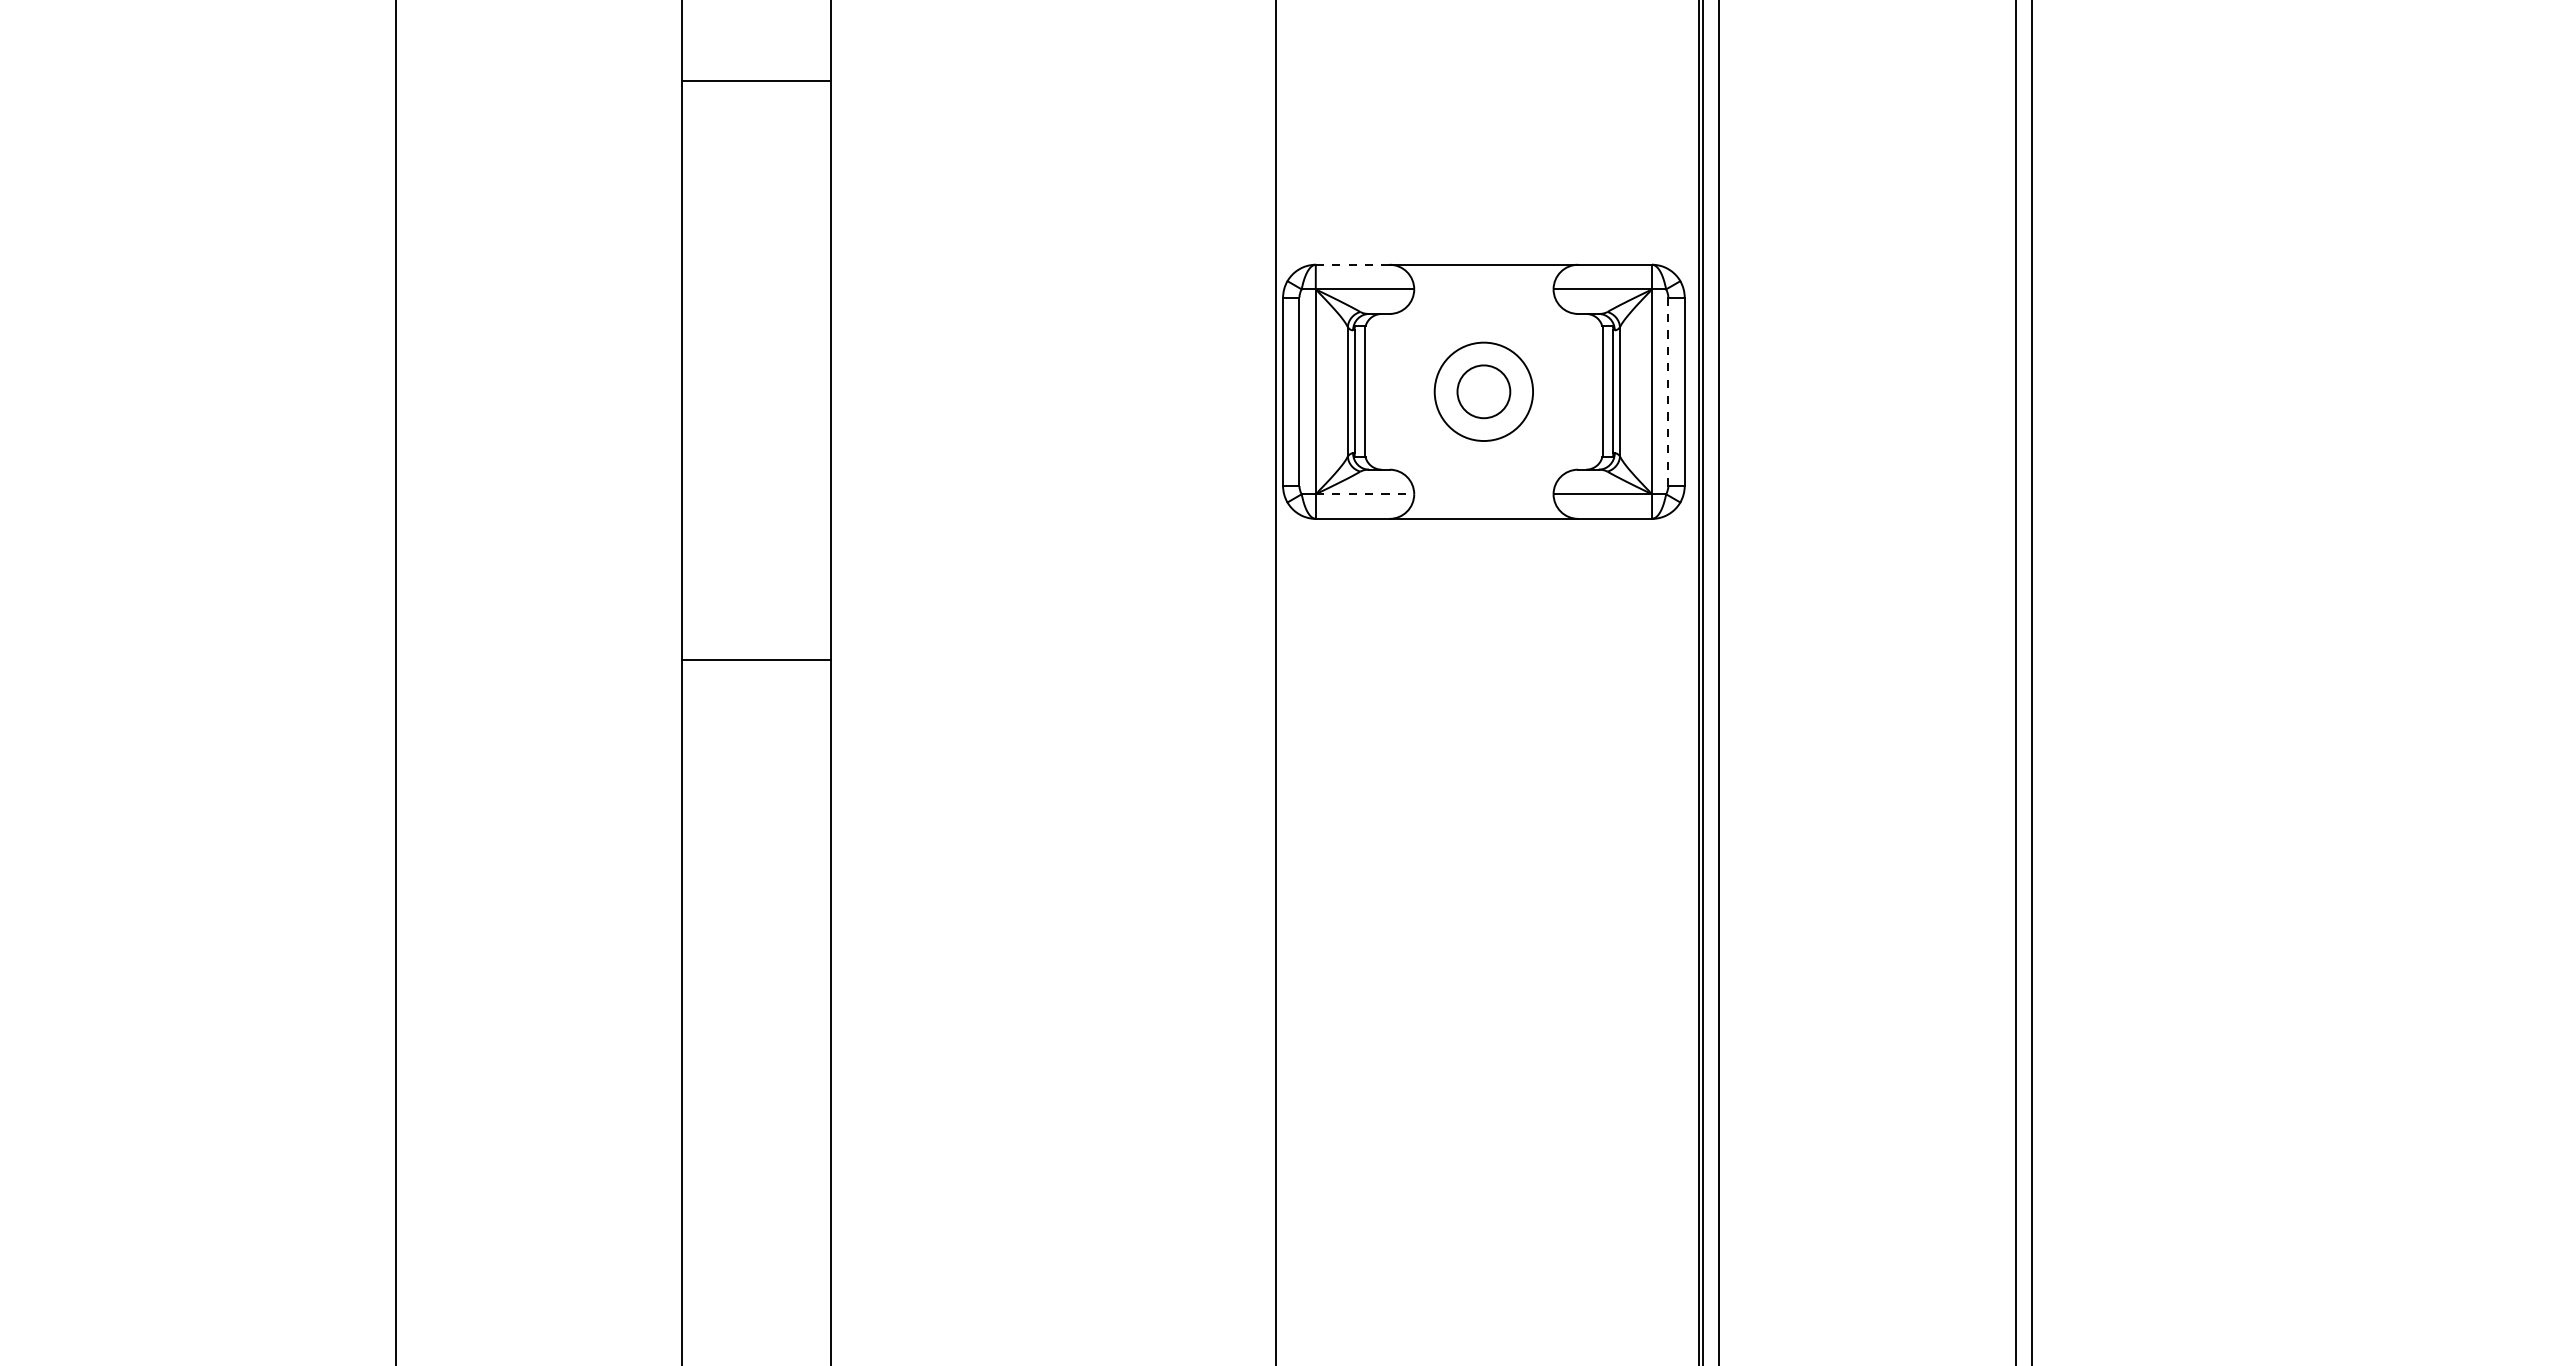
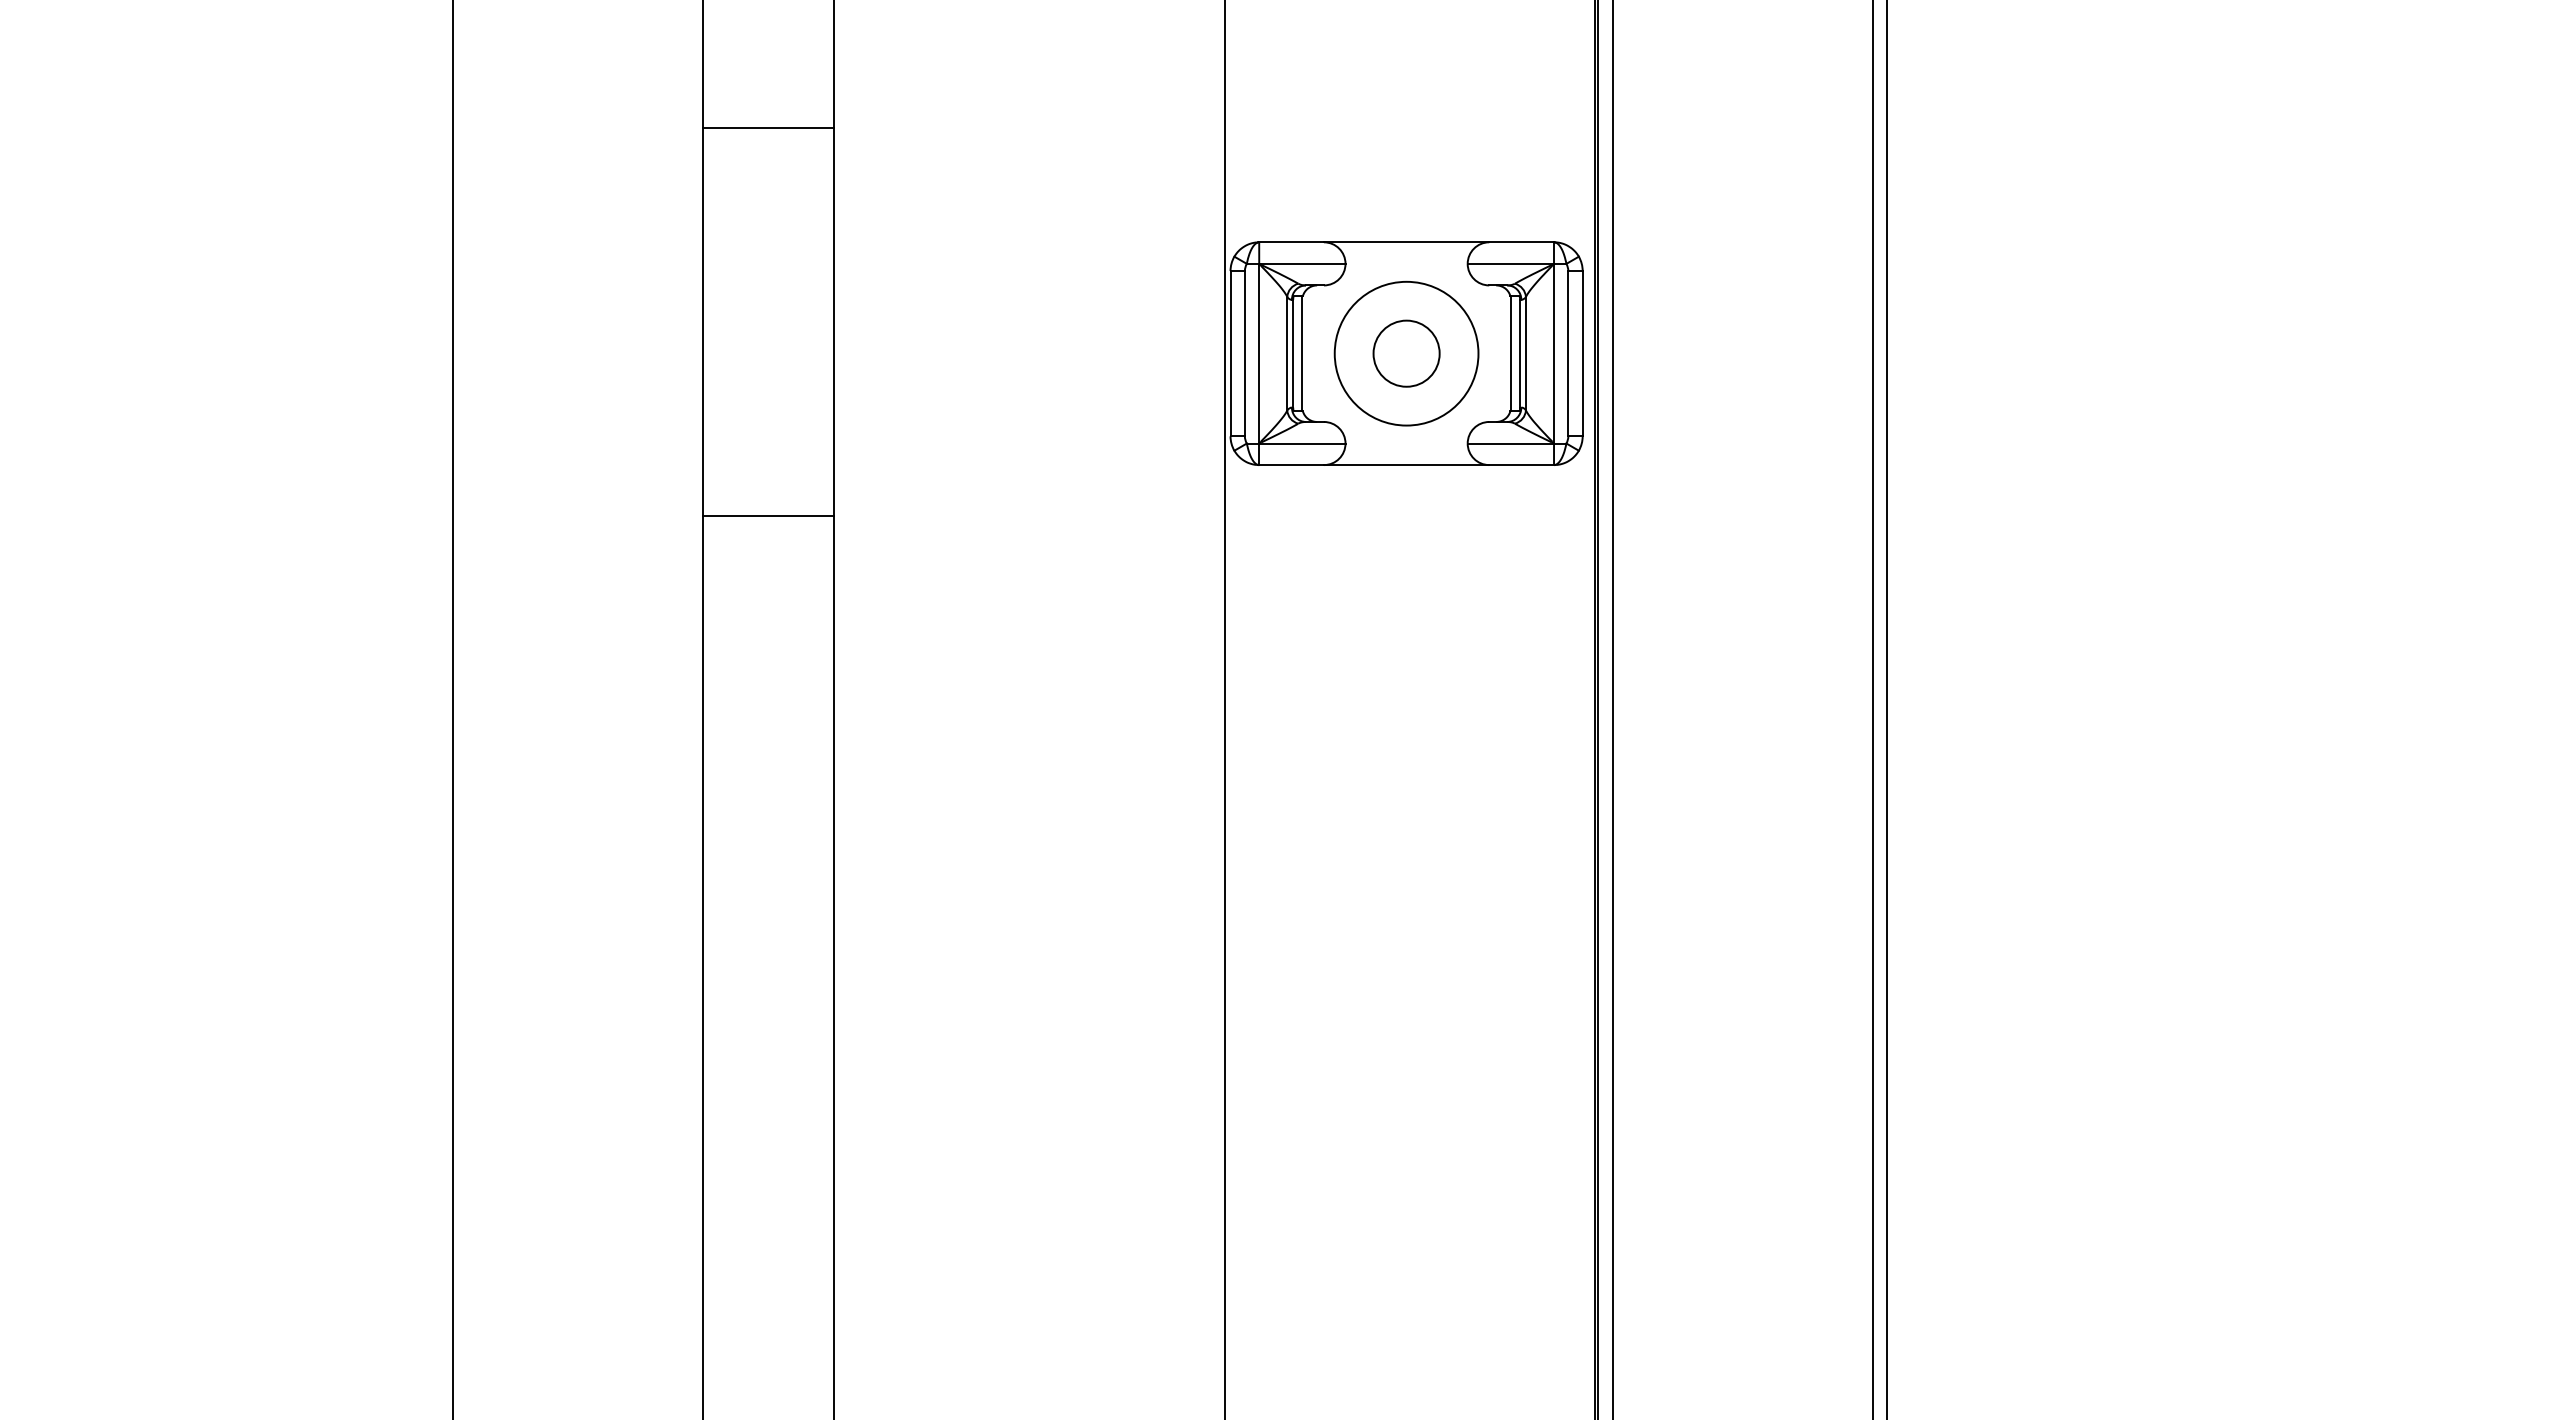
line: (756, 80) -> (768, 127), moved
line: (1353, 265) -> (1292, 242), dashed -> solid
circle: (1483, 391) -> (1406, 353), size x1.43
circle: (1483, 391) -> (1406, 353), size x1.67
line: (1668, 391) -> (1568, 353), dashed -> solid
line: (1365, 494) -> (1302, 443), dashed -> solid
line: (756, 660) -> (768, 516), moved

